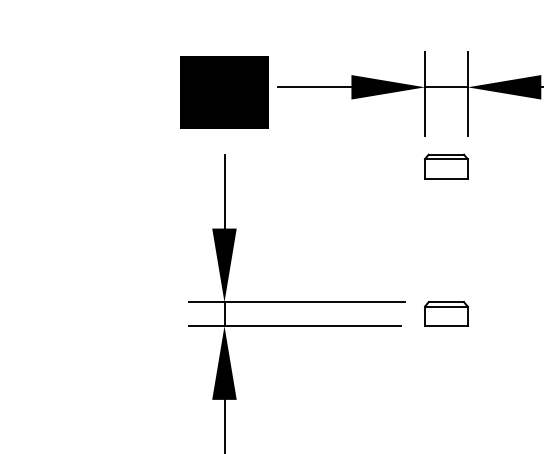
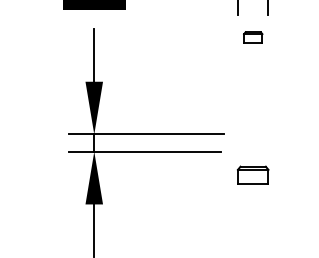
part: (446, 166) -> (253, 37), size x0.6
part: (446, 313) -> (253, 174), moved

